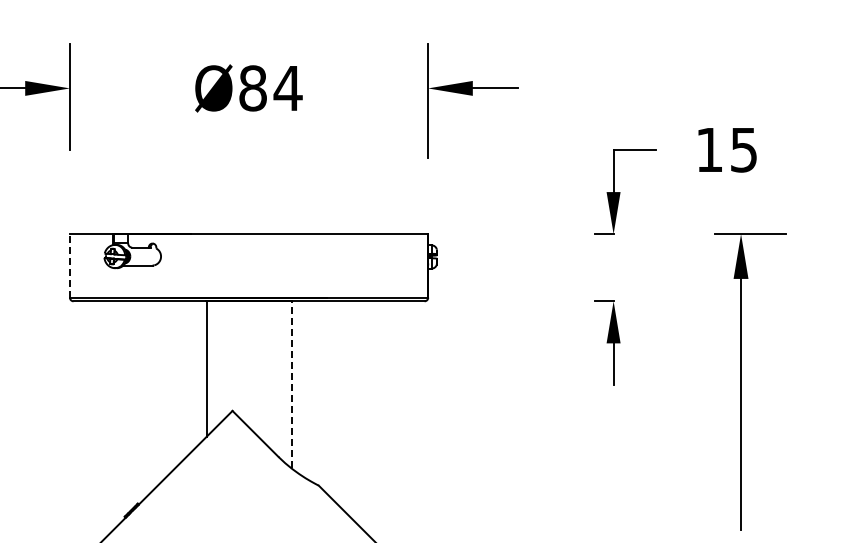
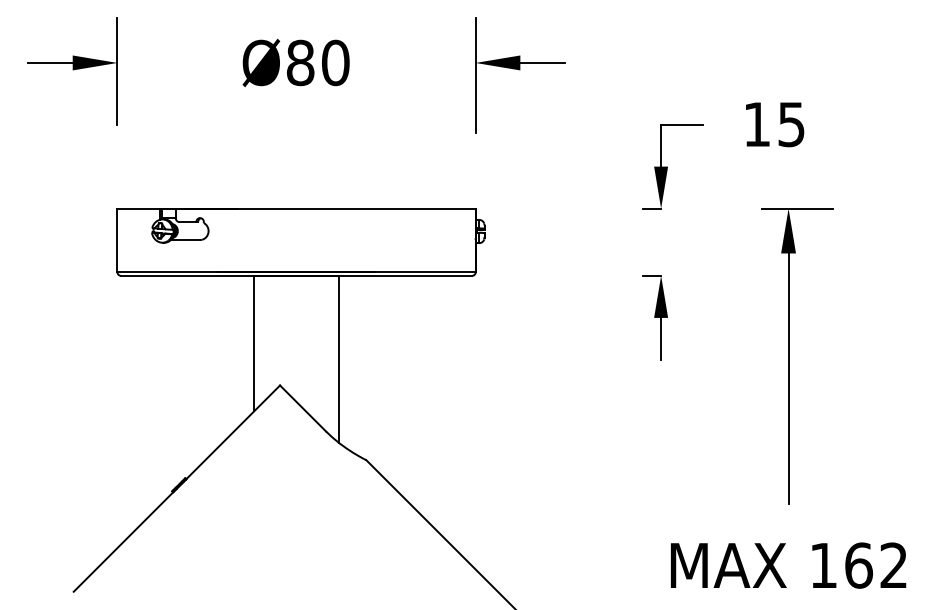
text: (287, 87) -> (335, 62), Ø84 -> Ø80
line: (69, 265) -> (117, 240), dashed -> solid
line: (291, 384) -> (339, 359), dashed -> solid

